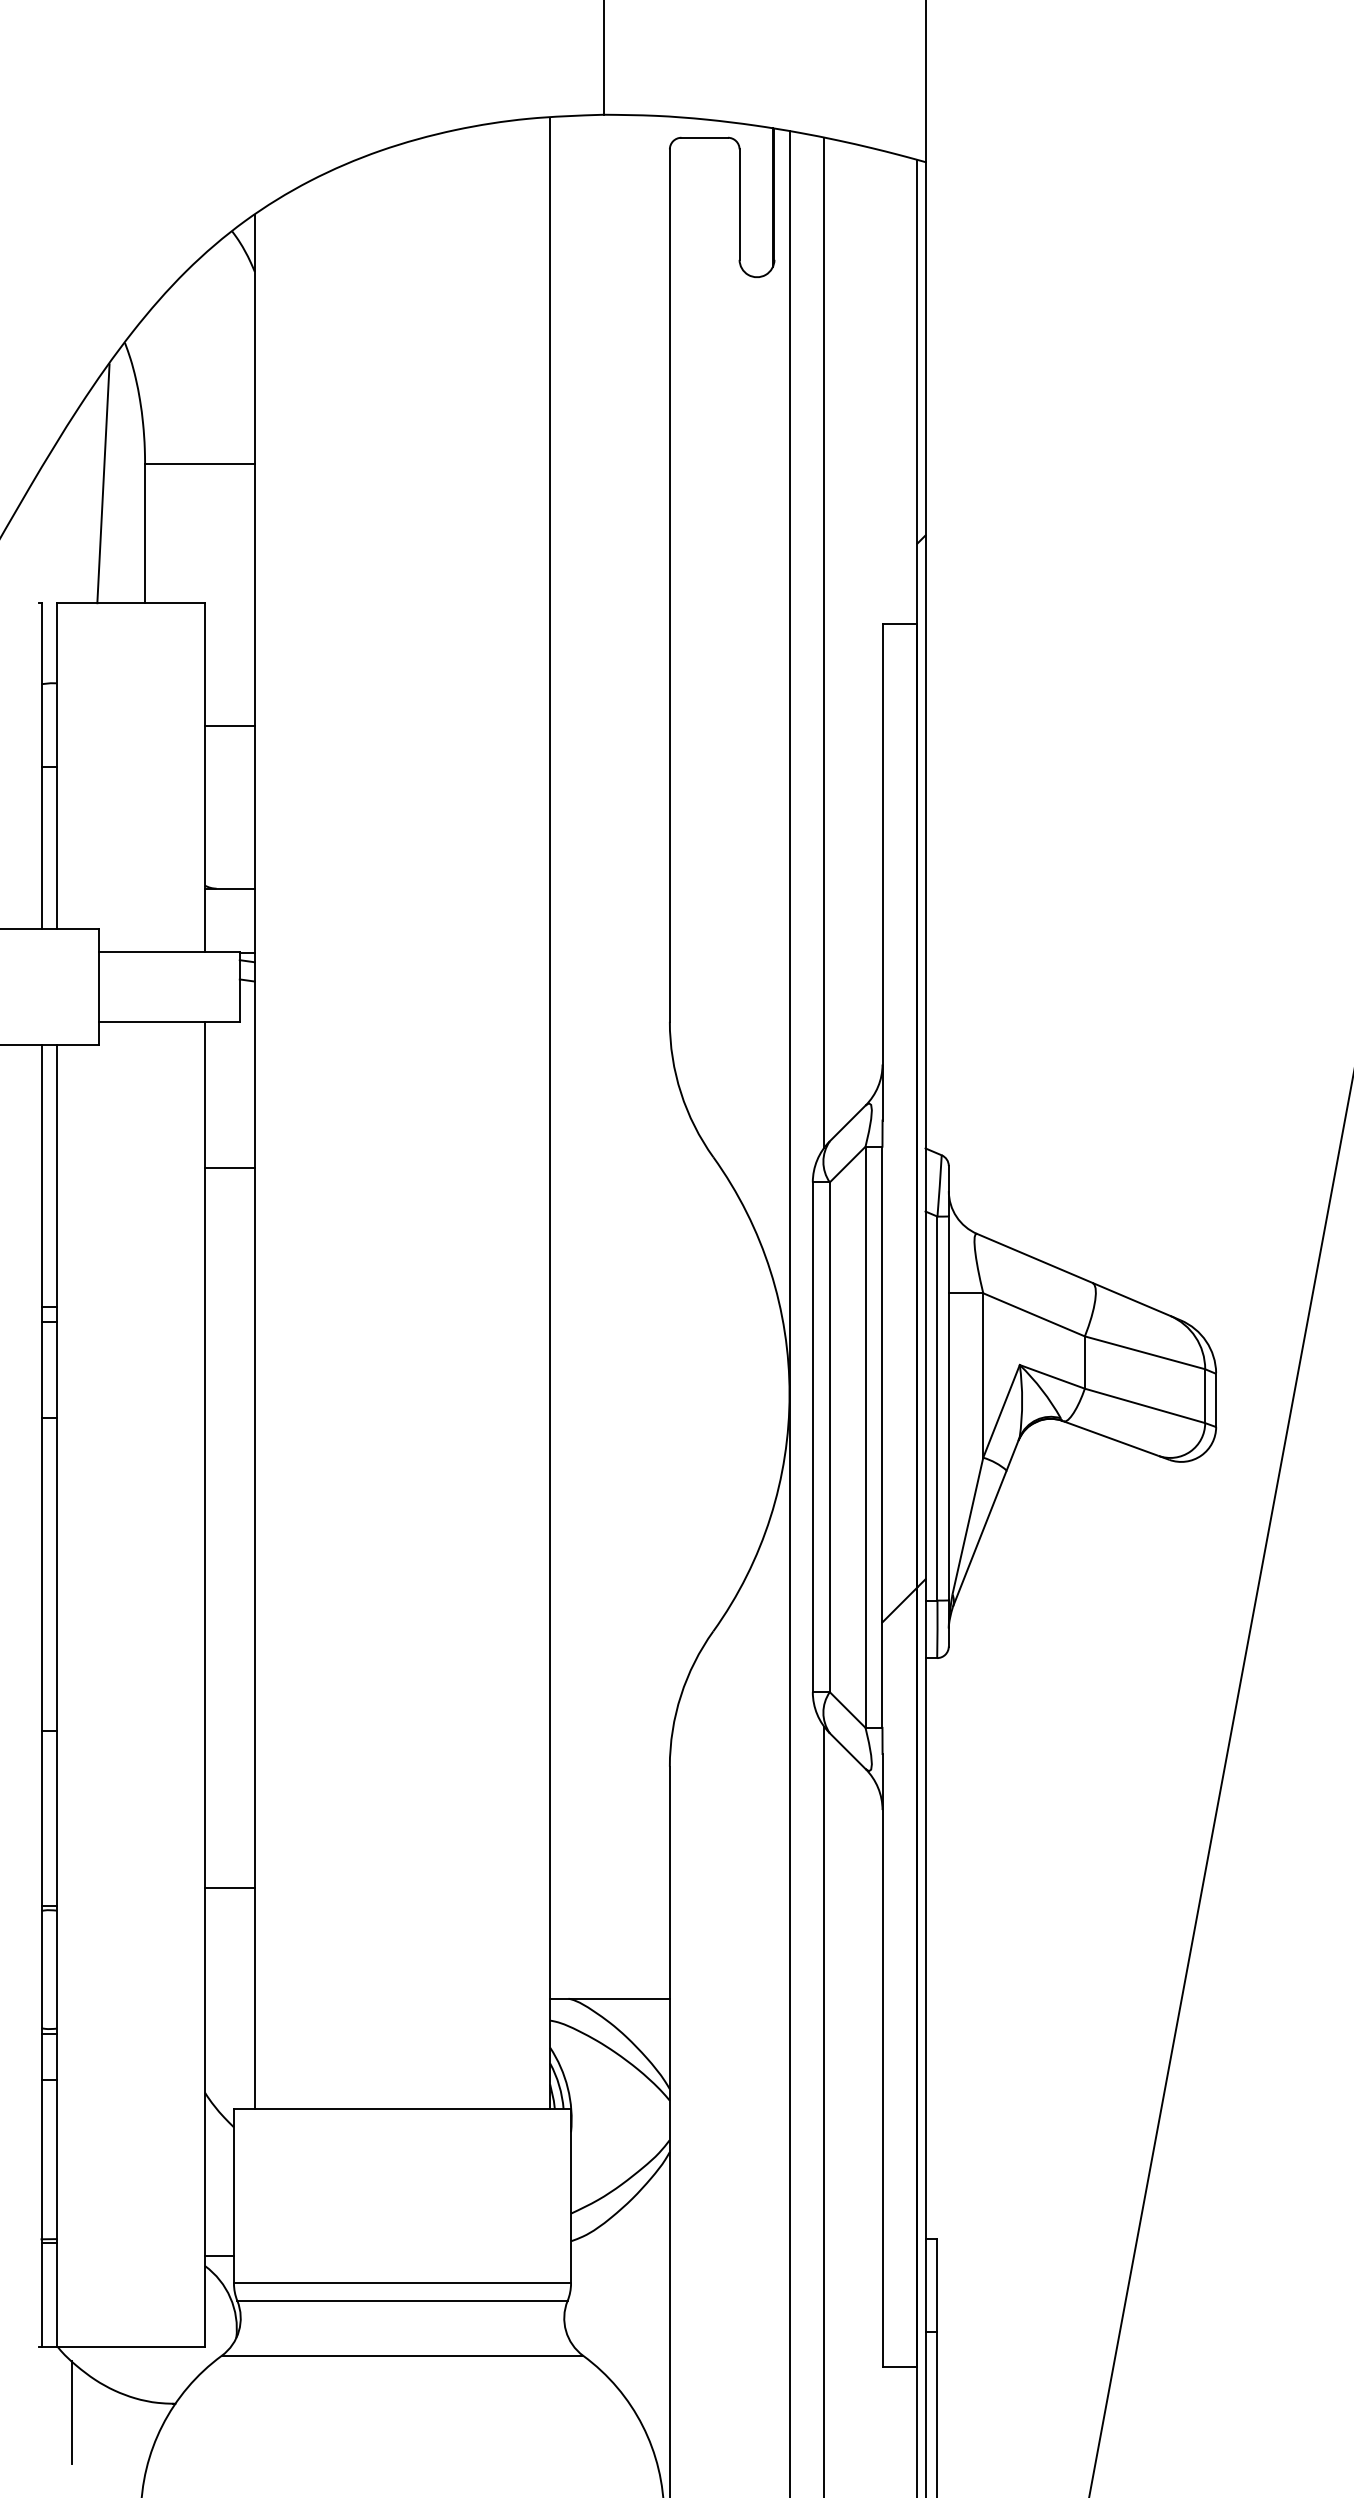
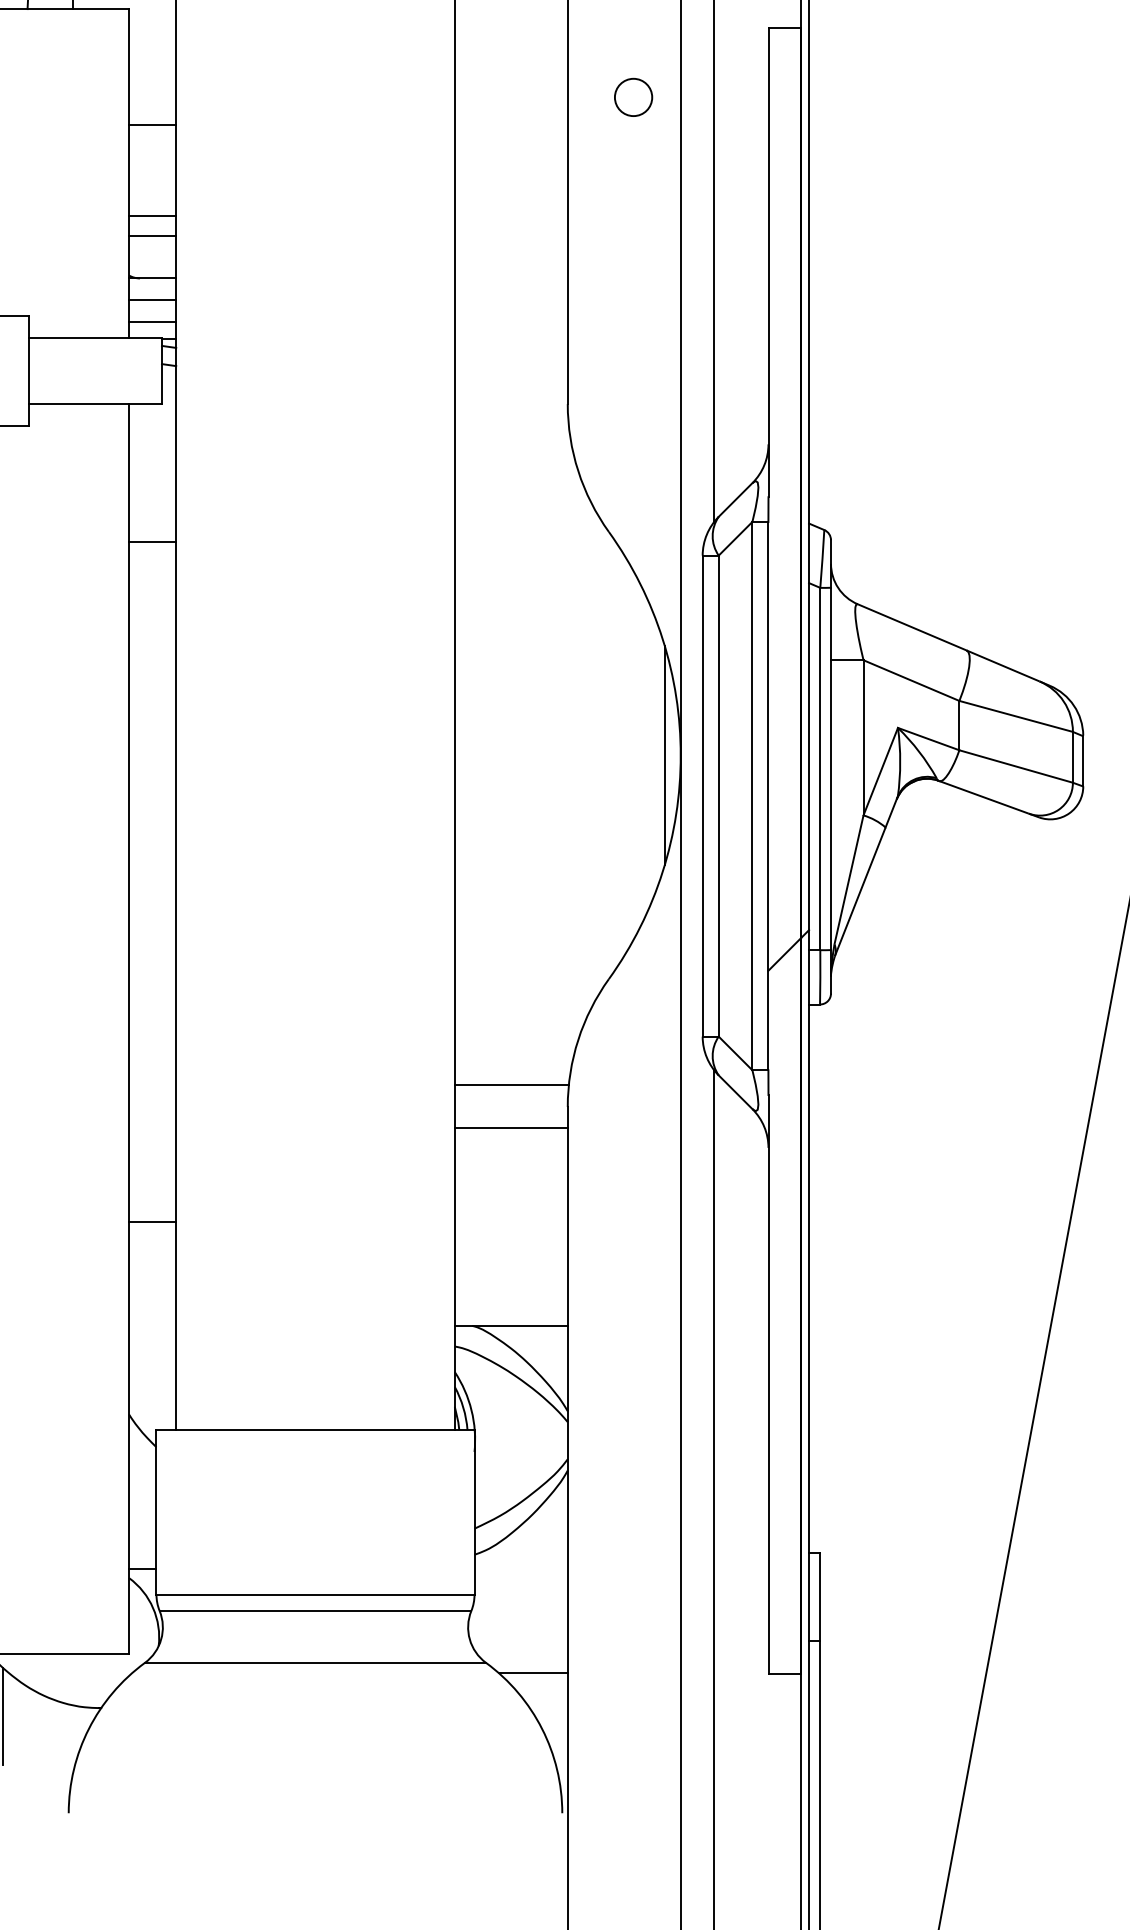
circle: (739, 696) -> (633, 97), added
line: (229, 822) -> (152, 216), added
line: (229, 844) -> (152, 236), added
line: (229, 911) -> (152, 299), added
line: (229, 935) -> (152, 322), added
line: (772, 1394) -> (664, 755), added
line: (610, 1742) -> (511, 1084), added
line: (609, 1789) -> (510, 1128), added
line: (632, 2366) -> (532, 1672), added

